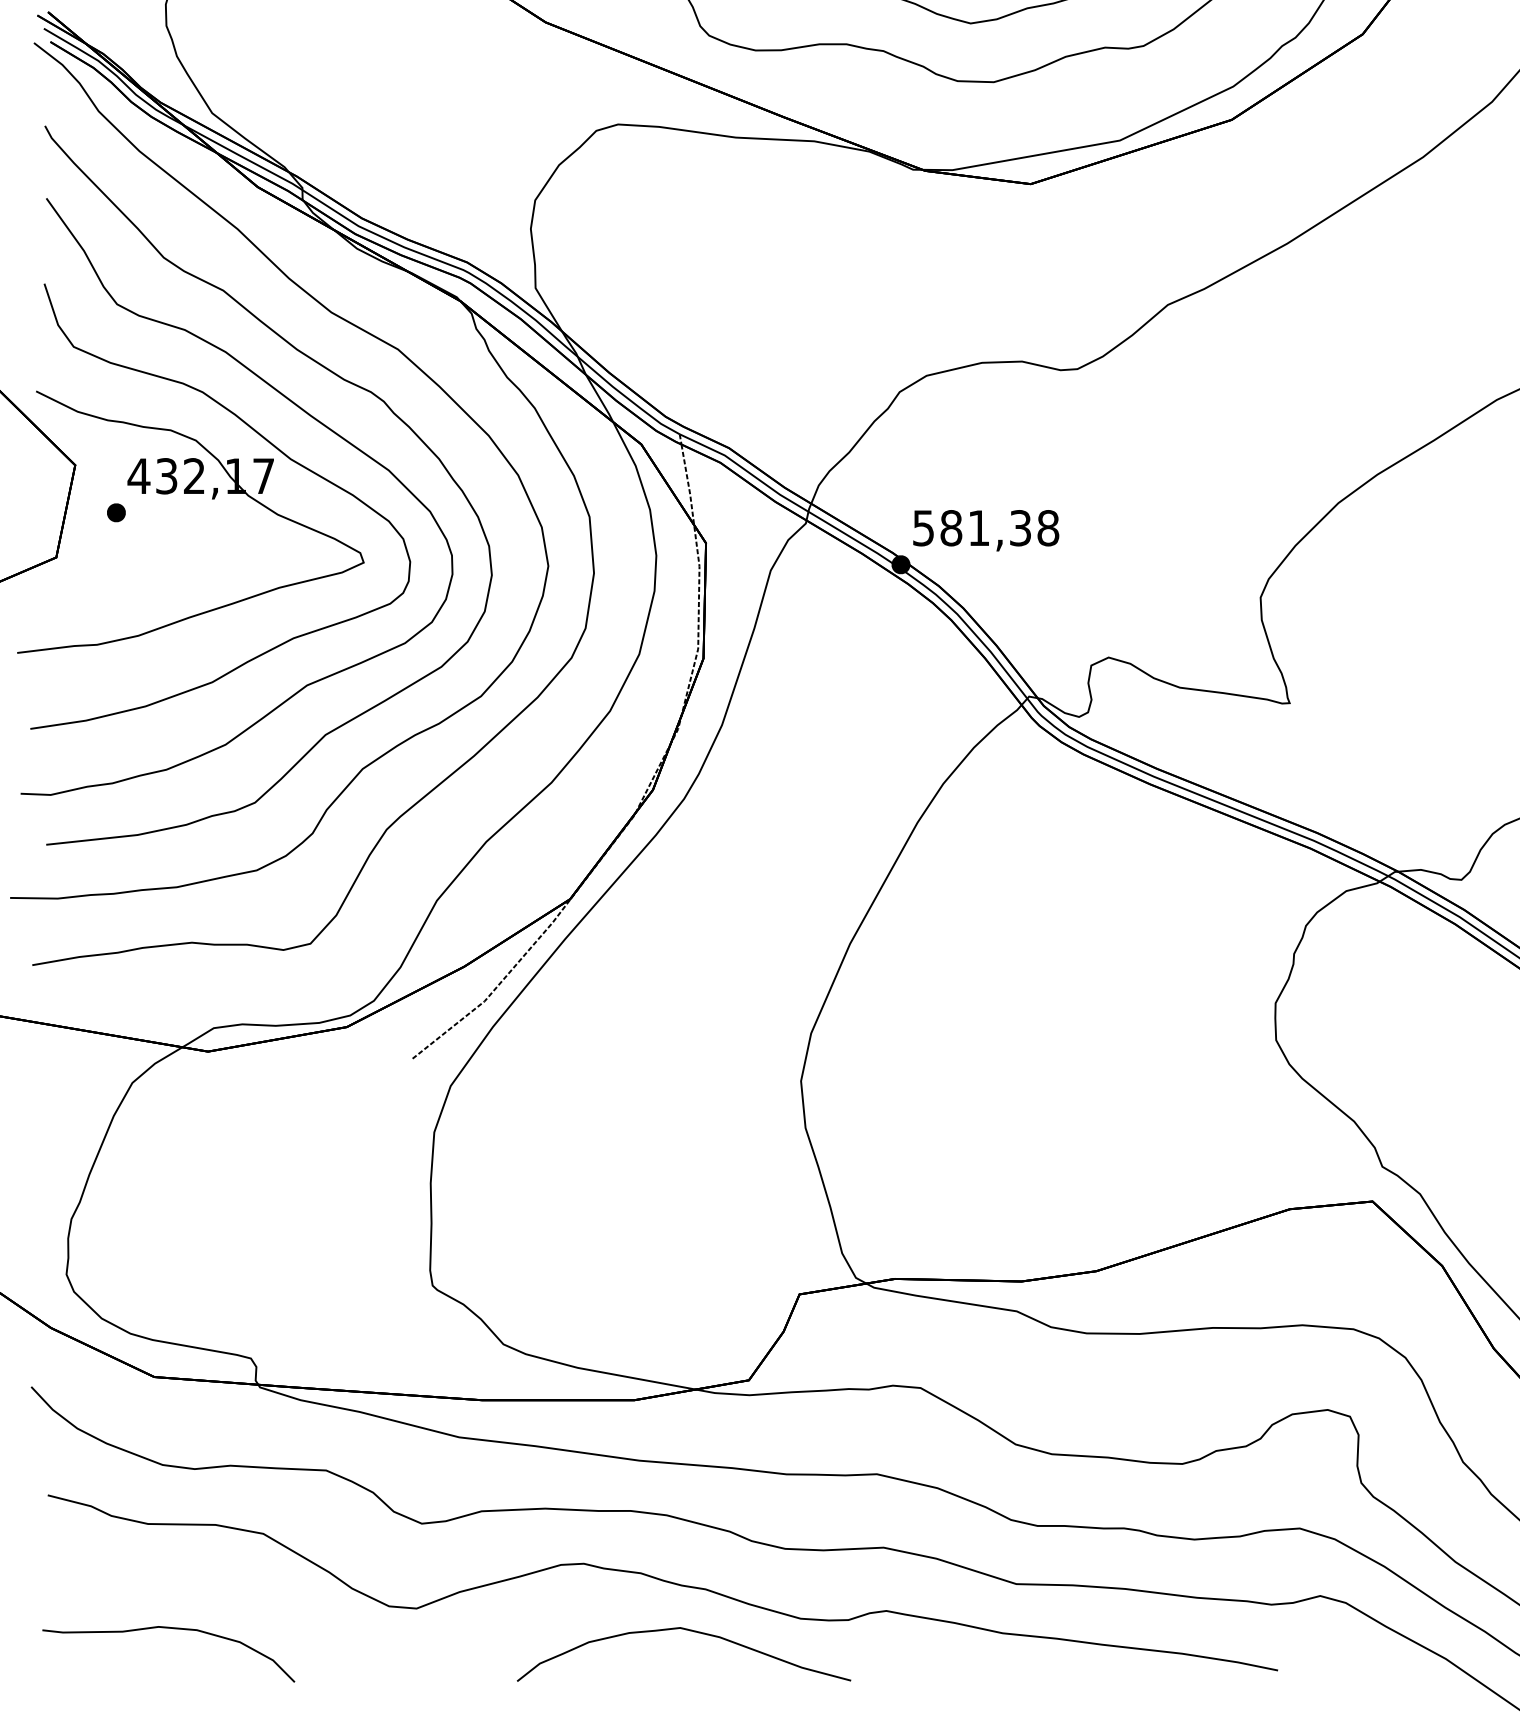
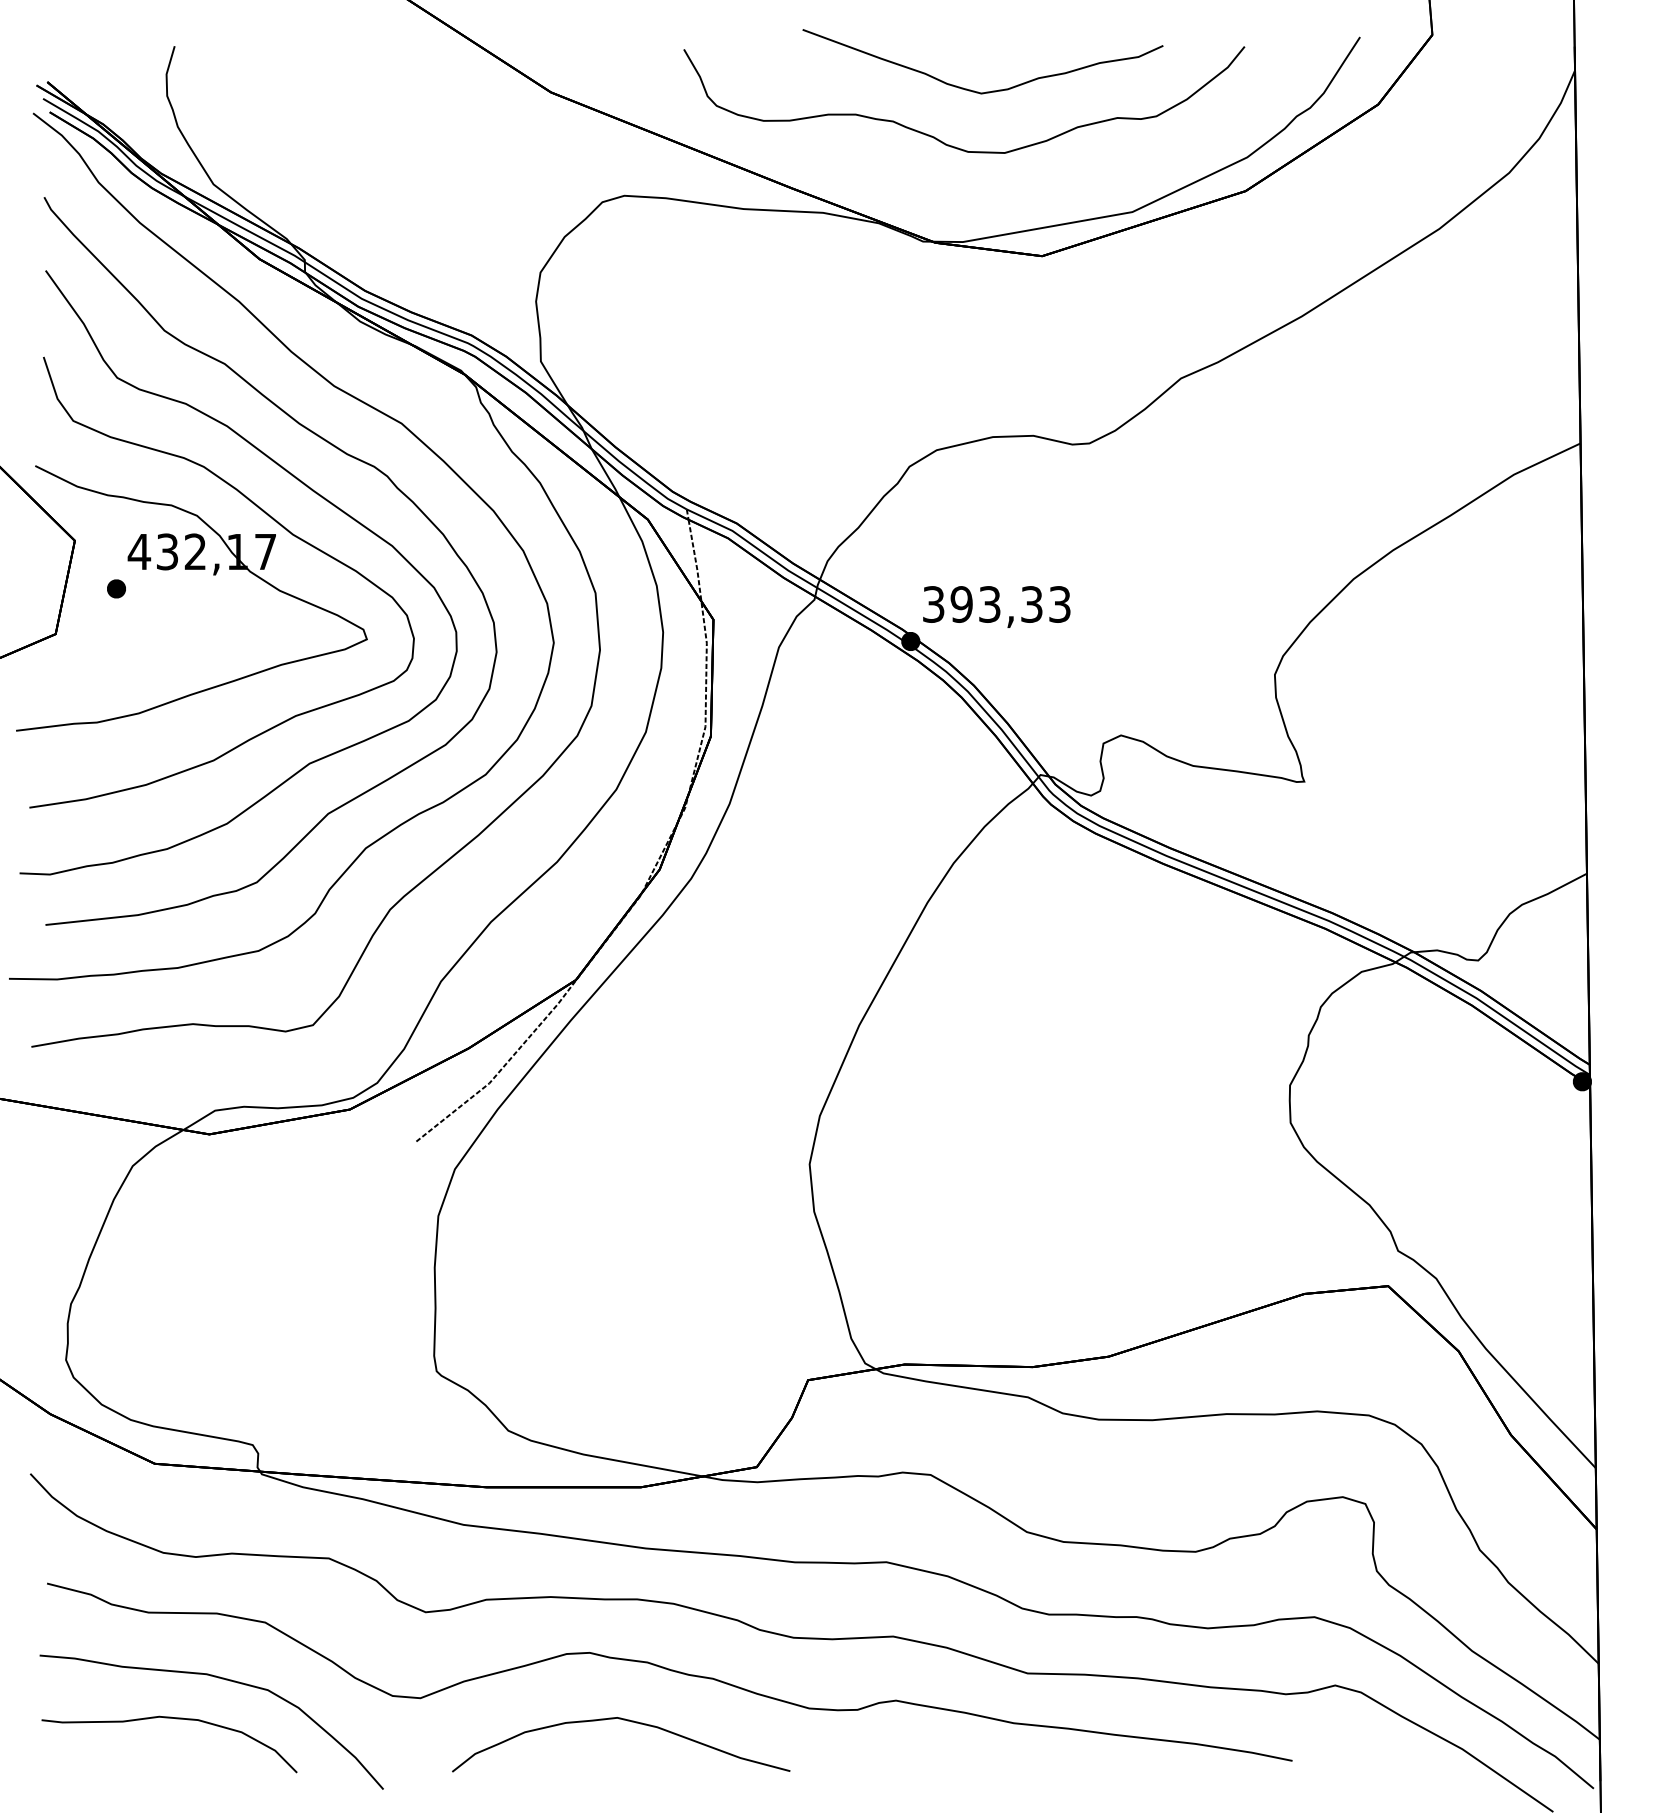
text: (985, 528) -> (996, 604), 581,38 -> 393,33
curve: (224, 1591) -> (225, 1680), added
curve: (690, 1631) -> (627, 1721), moved

